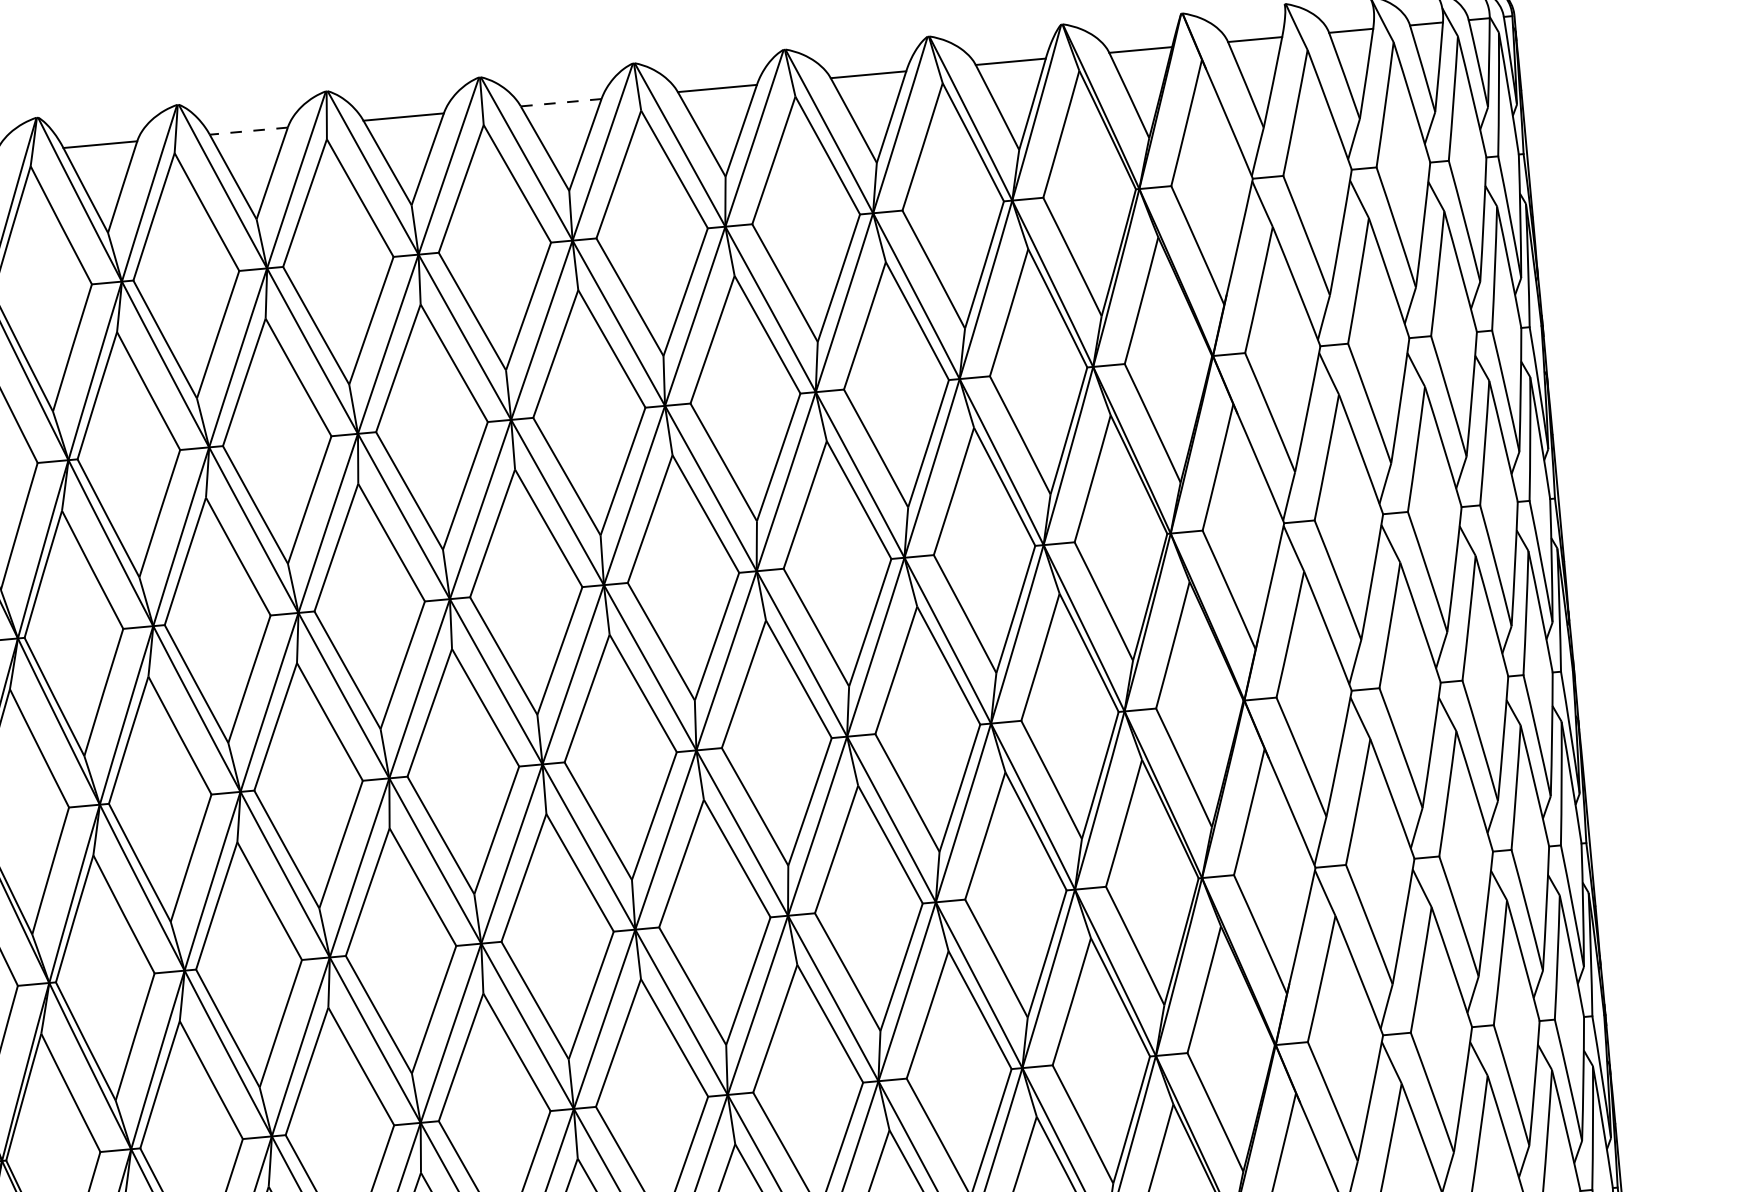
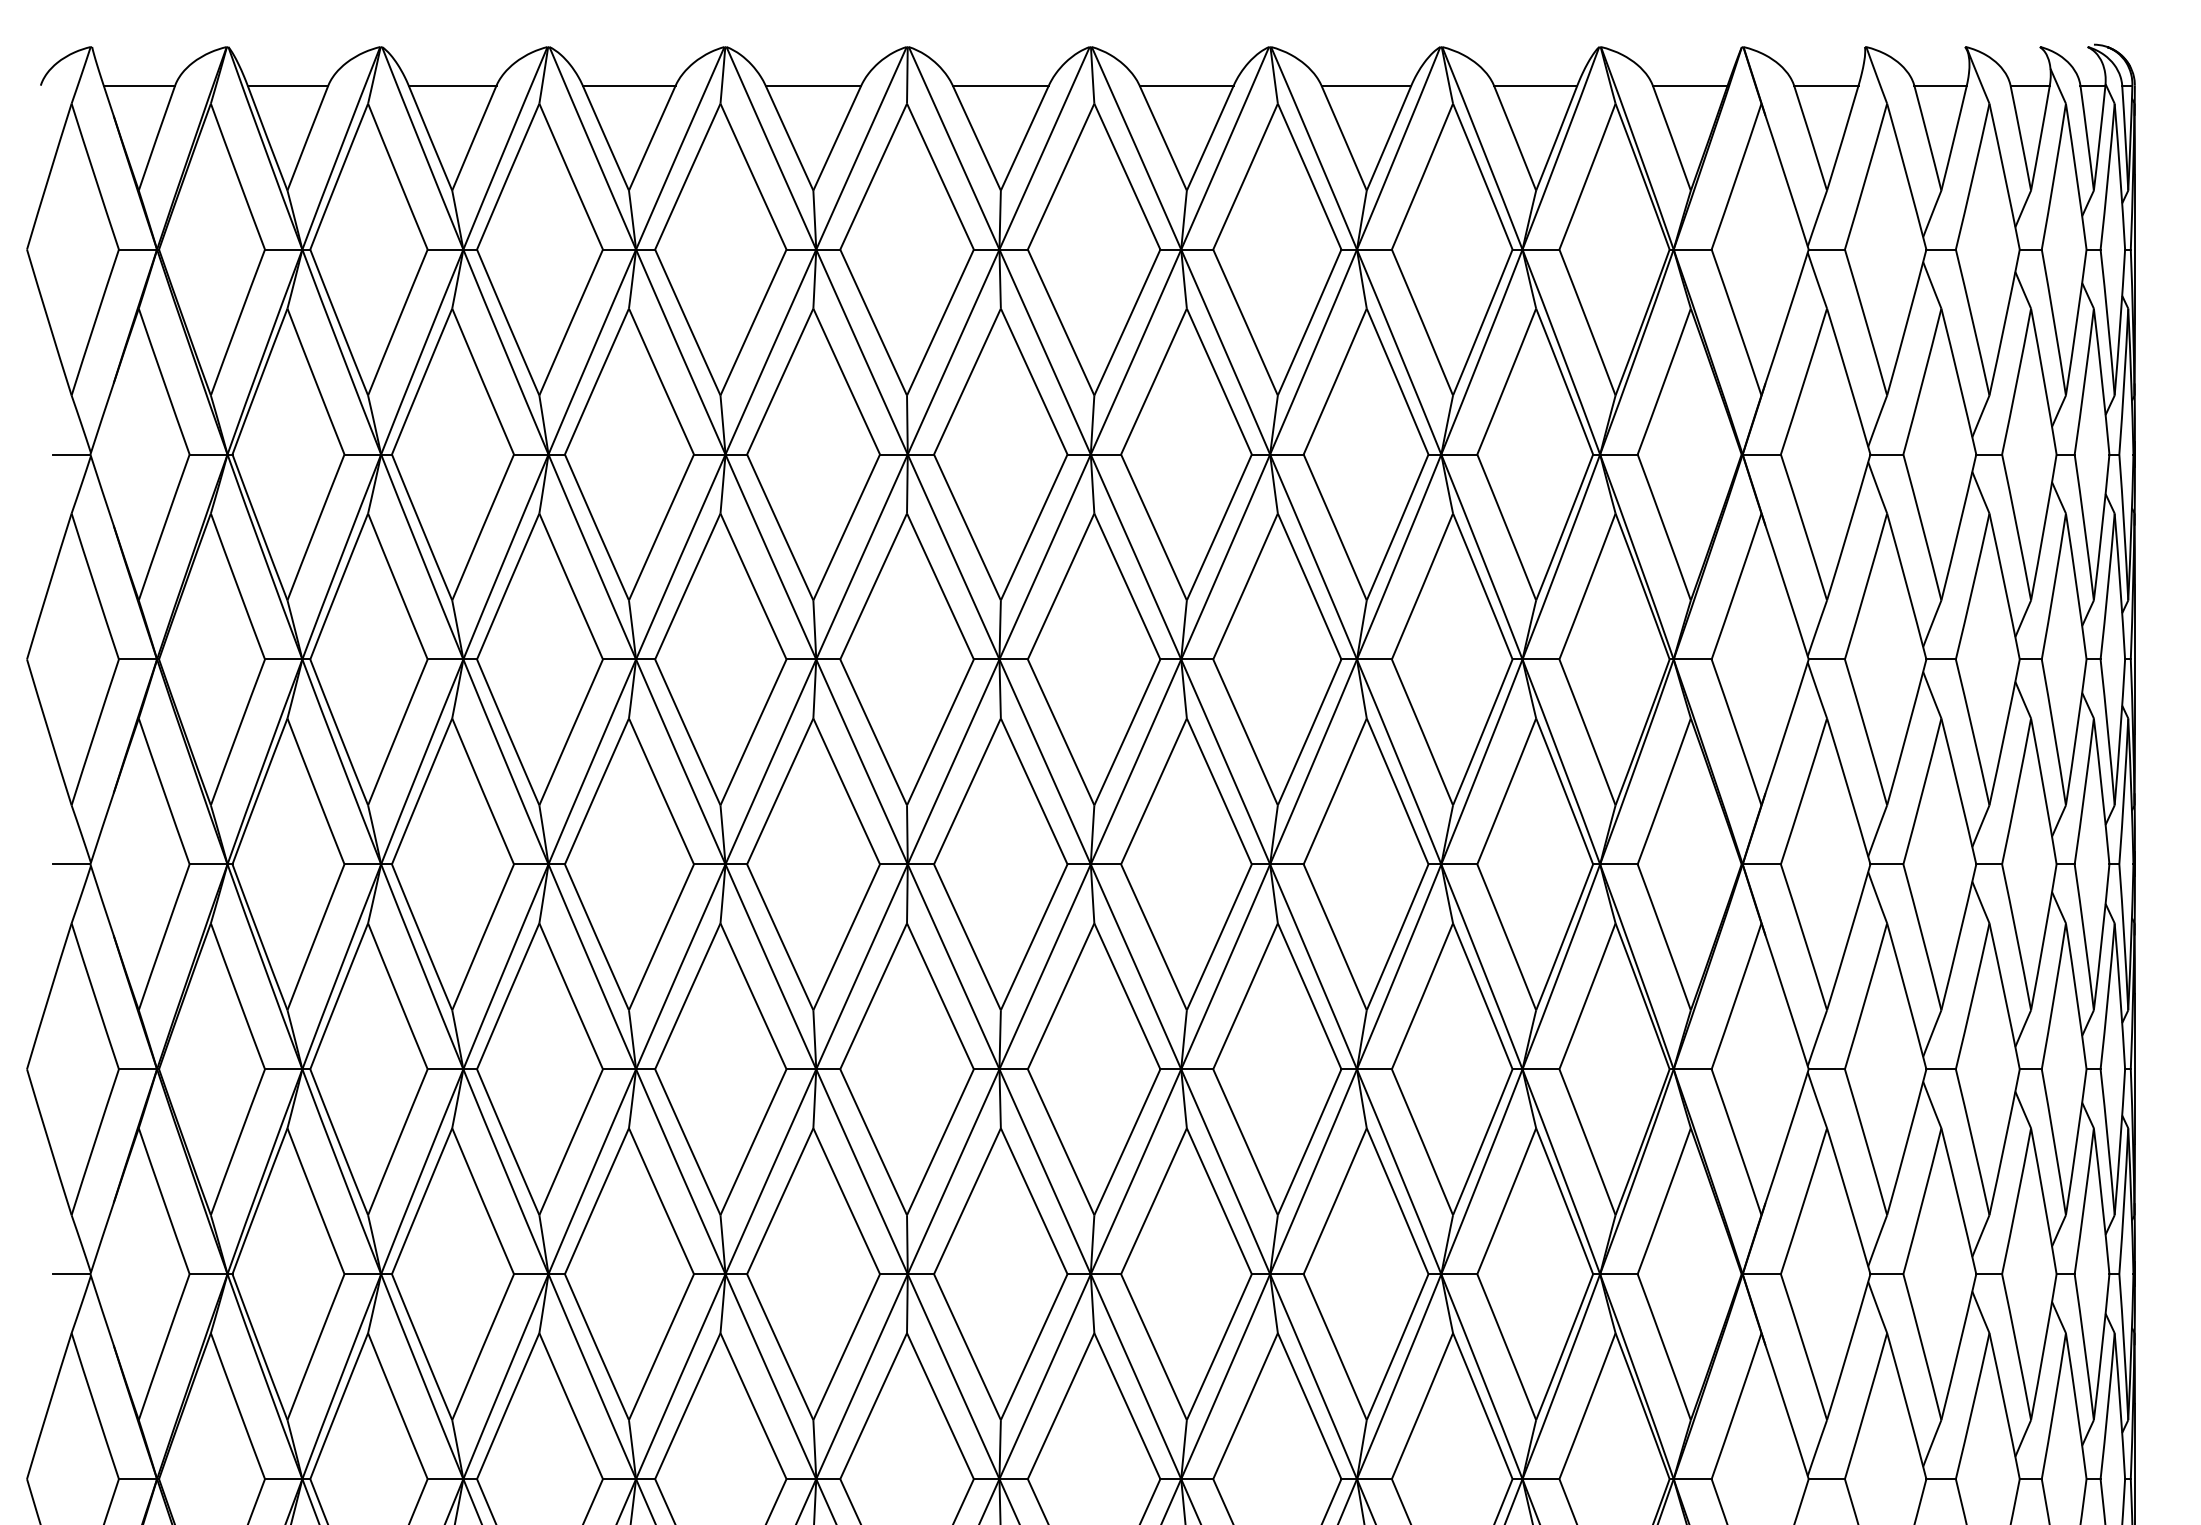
line: (560, 102) -> (1000, 85), dashed -> solid
line: (248, 131) -> (628, 85), dashed -> solid

